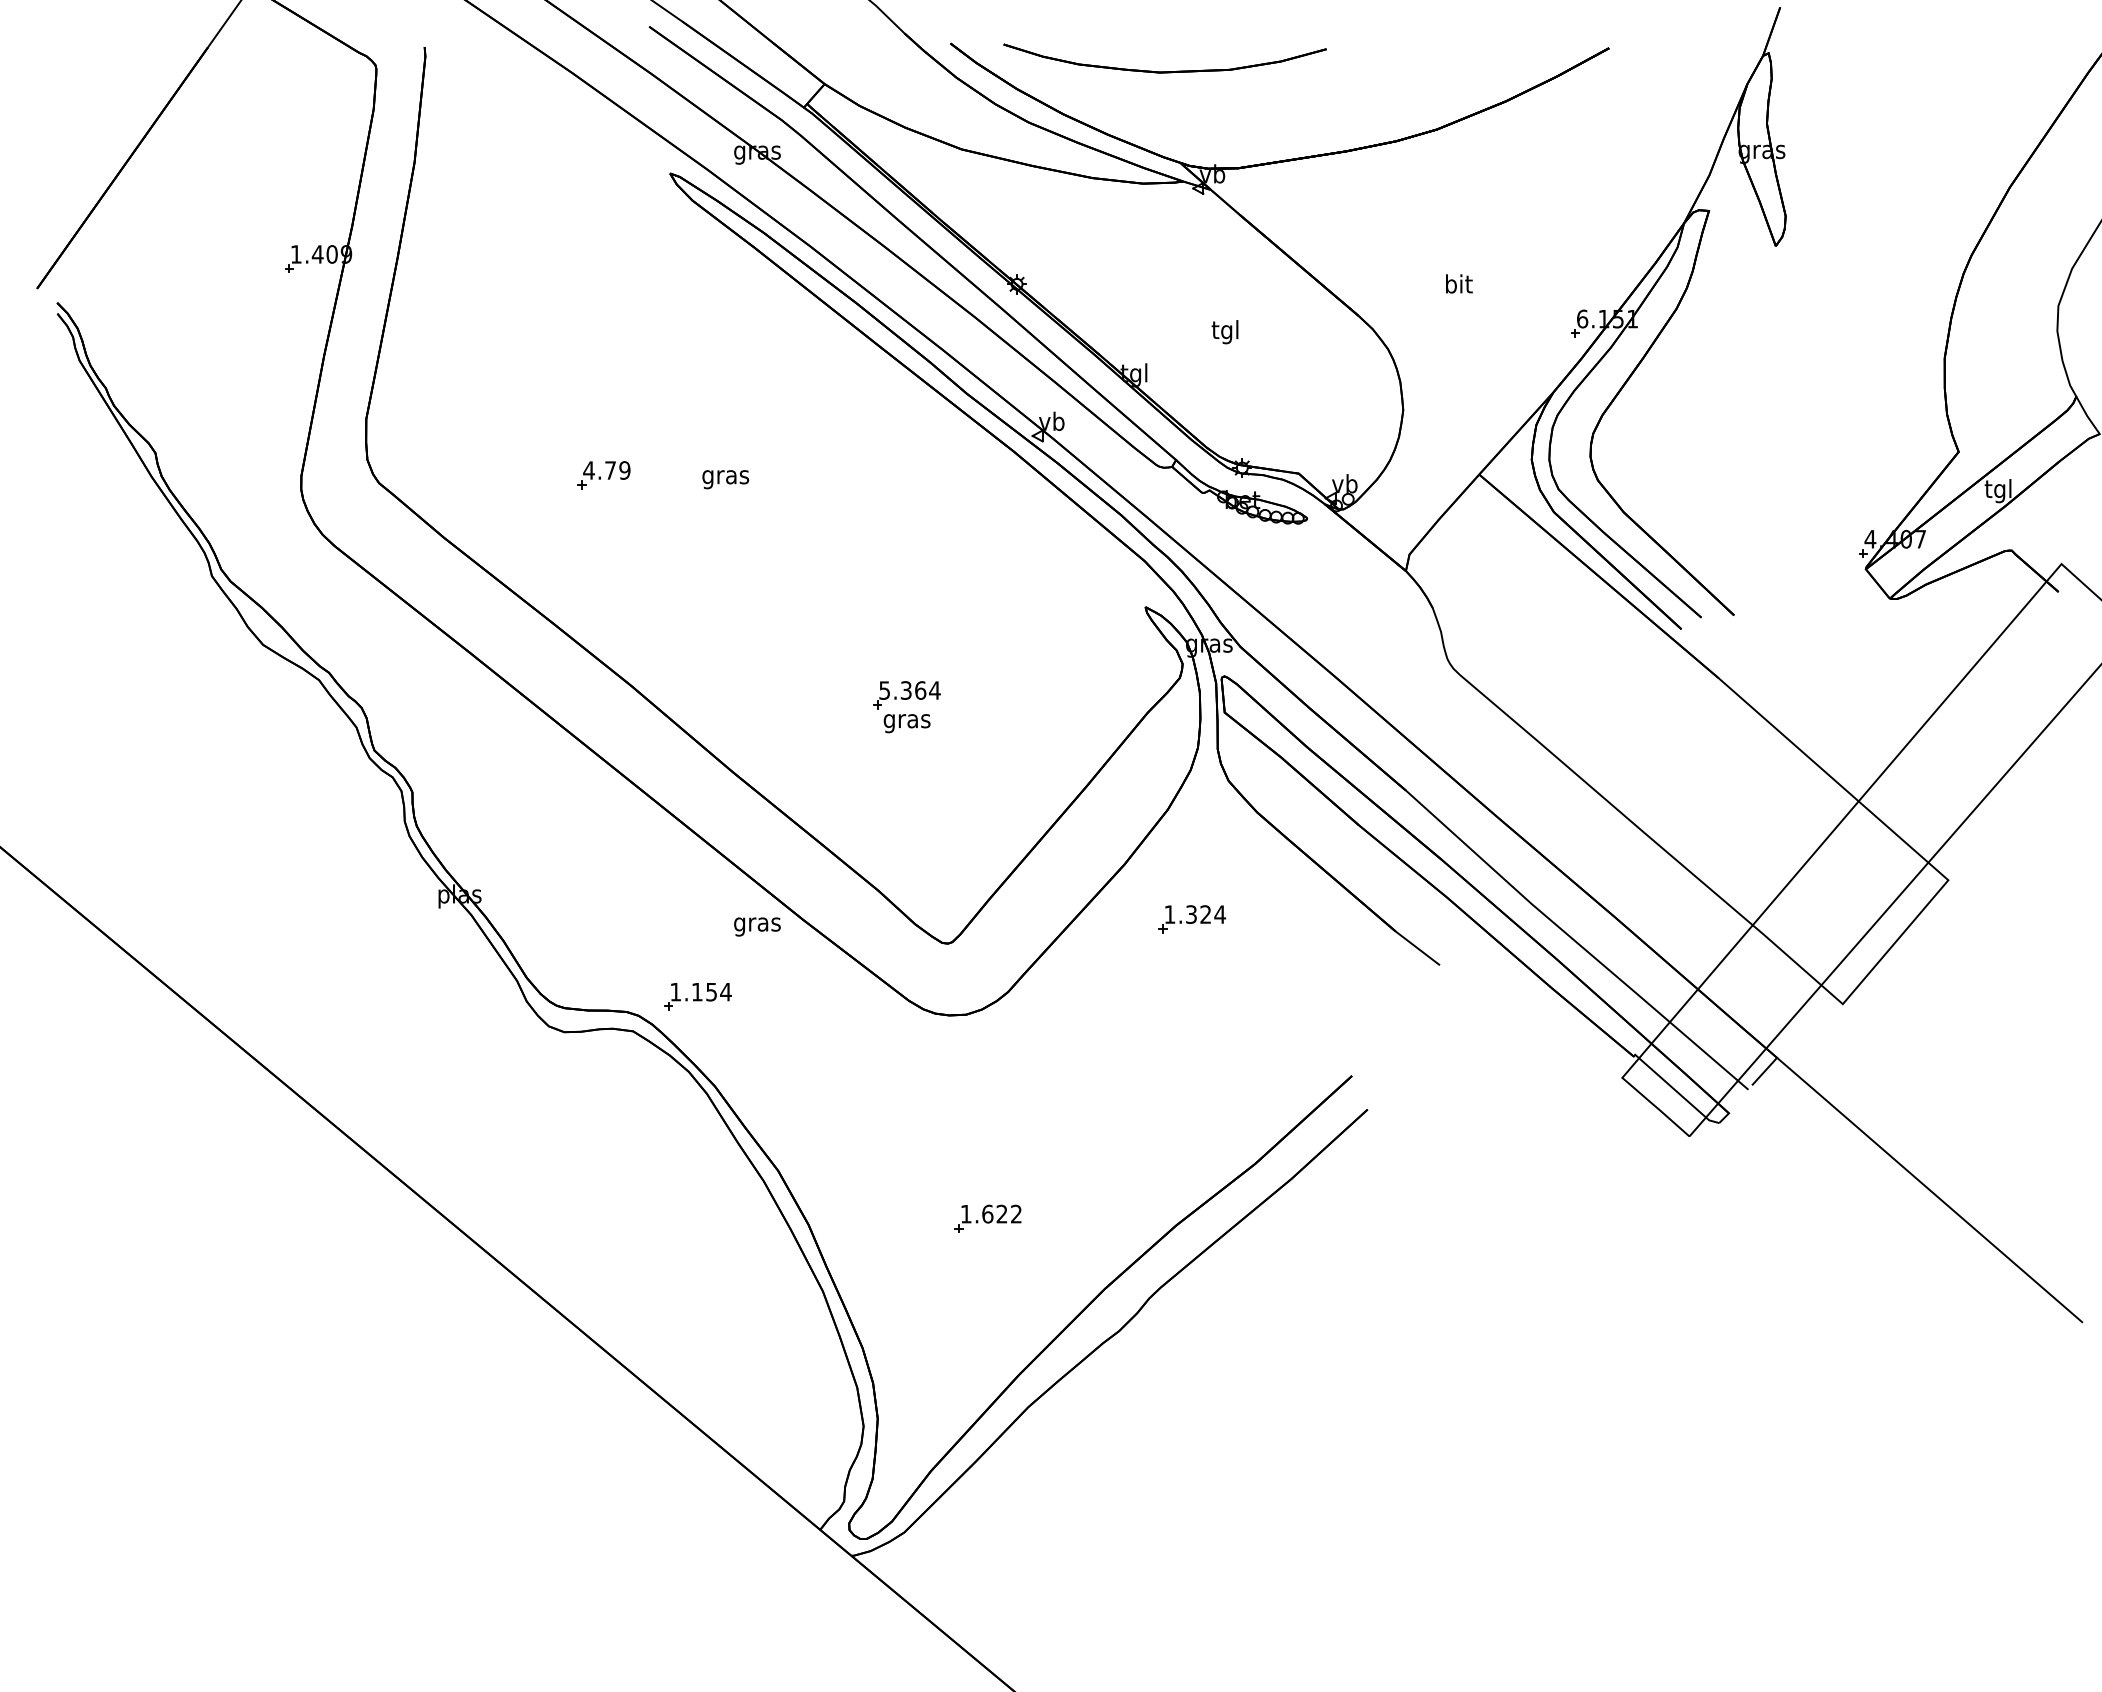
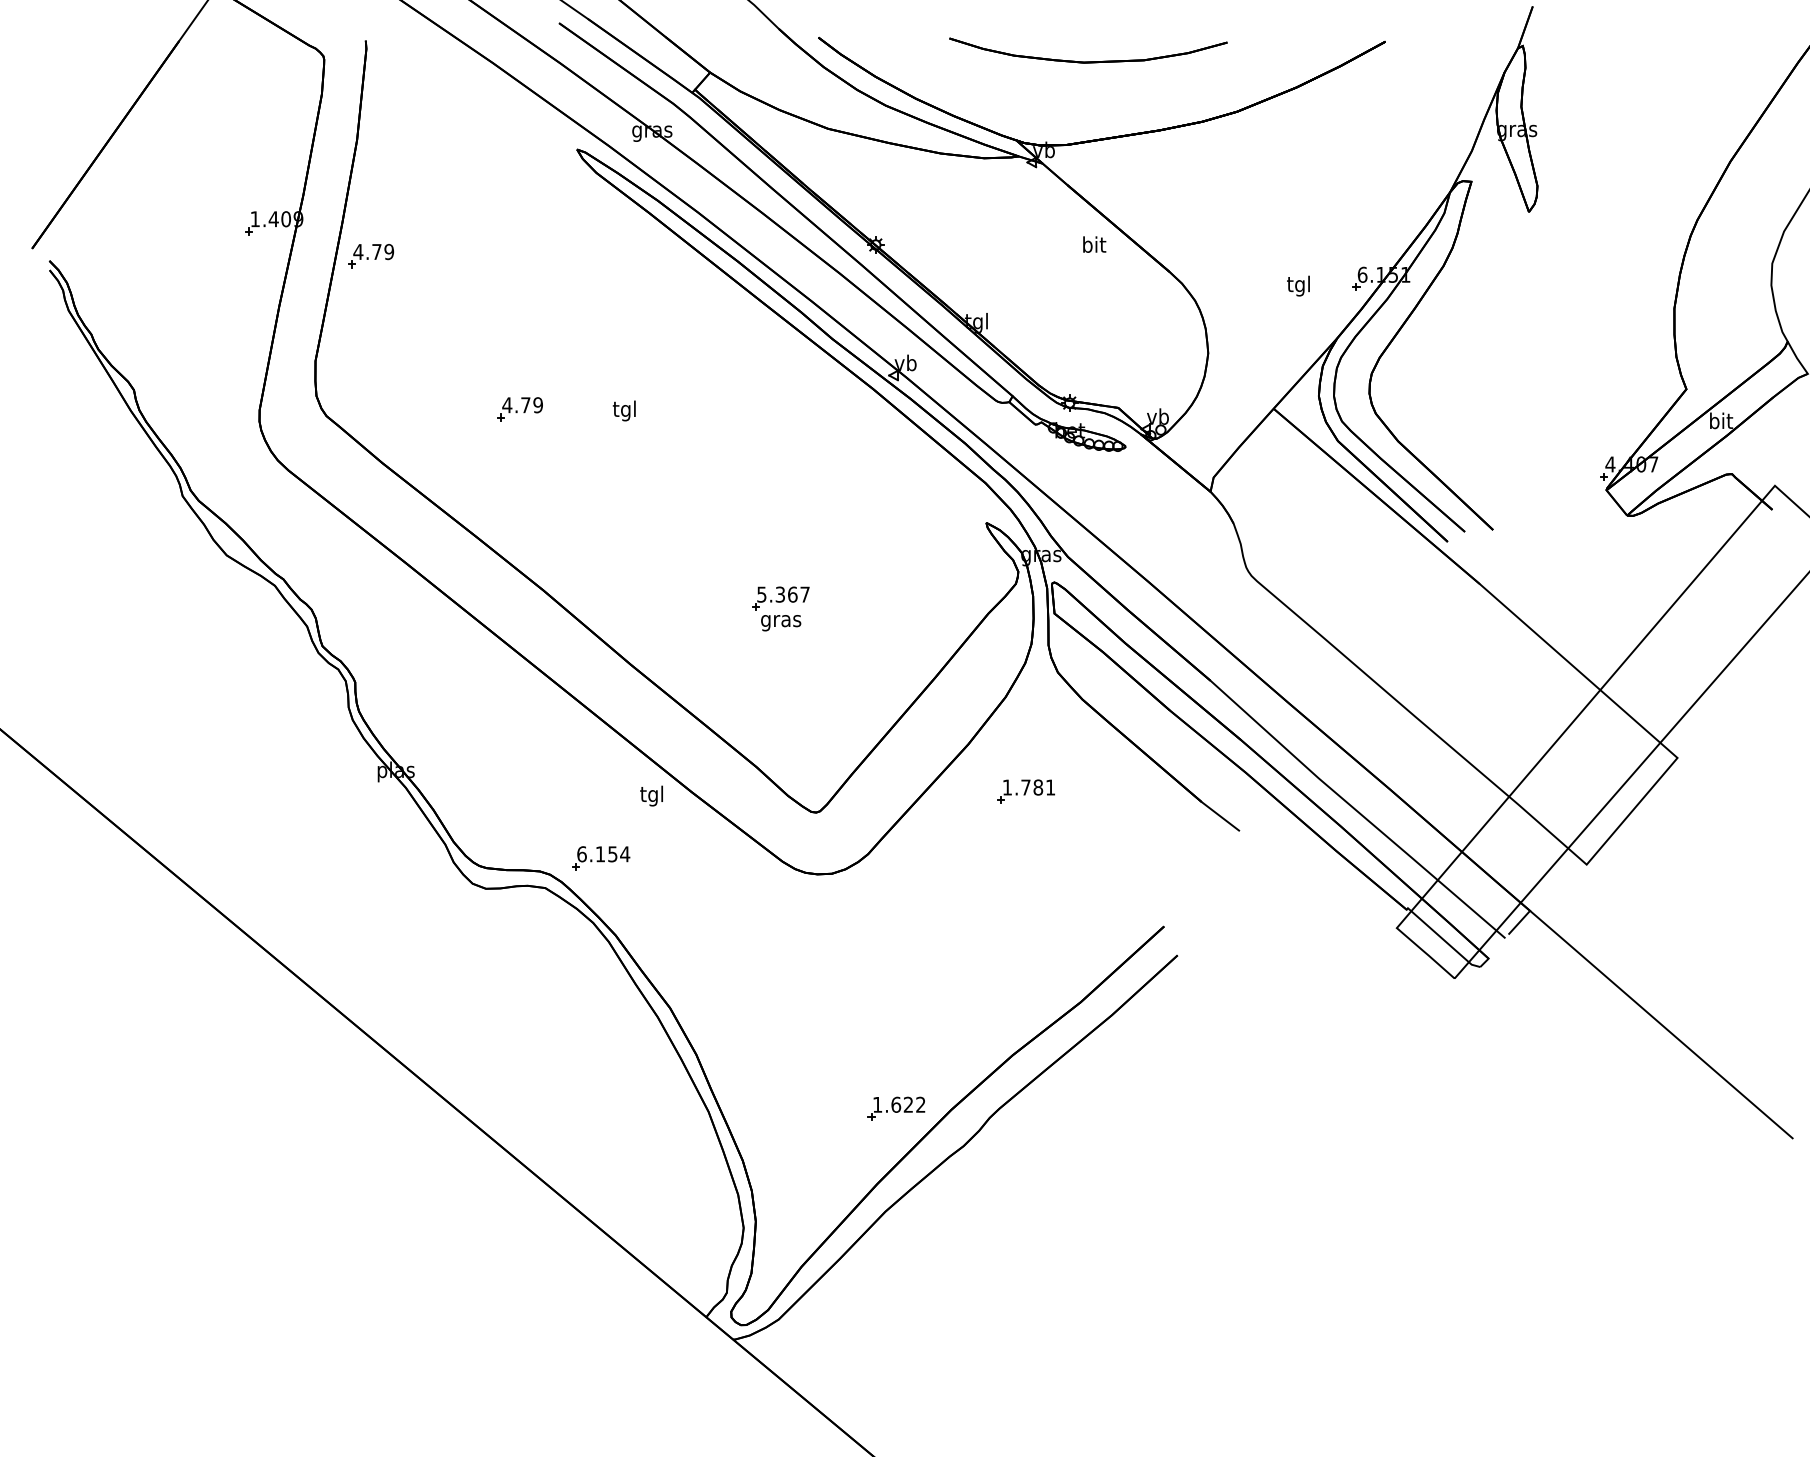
part: (1164, 71) -> (1087, 61), moved
text: (1459, 283) -> (1094, 244), moved
part: (430, 297) -> (370, 256), added
text: (1224, 332) -> (1298, 286), moved
text: (725, 477) -> (624, 411), gras -> tgl
text: (1998, 491) -> (1720, 423), tgl -> bit
text: (934, 690) -> (804, 594), 5.364 -> 5.367
text: (1206, 914) -> (1038, 787), 1.324 -> 1.781
text: (757, 924) -> (652, 796), gras -> tgl
text: (675, 991) -> (581, 853), 1.154 -> 6.154
part: (987, 1218) -> (895, 1108), moved

